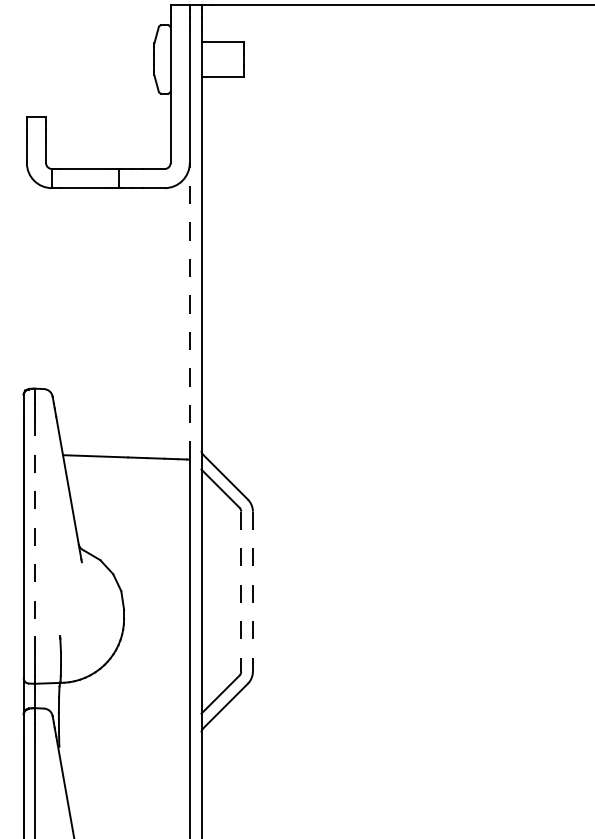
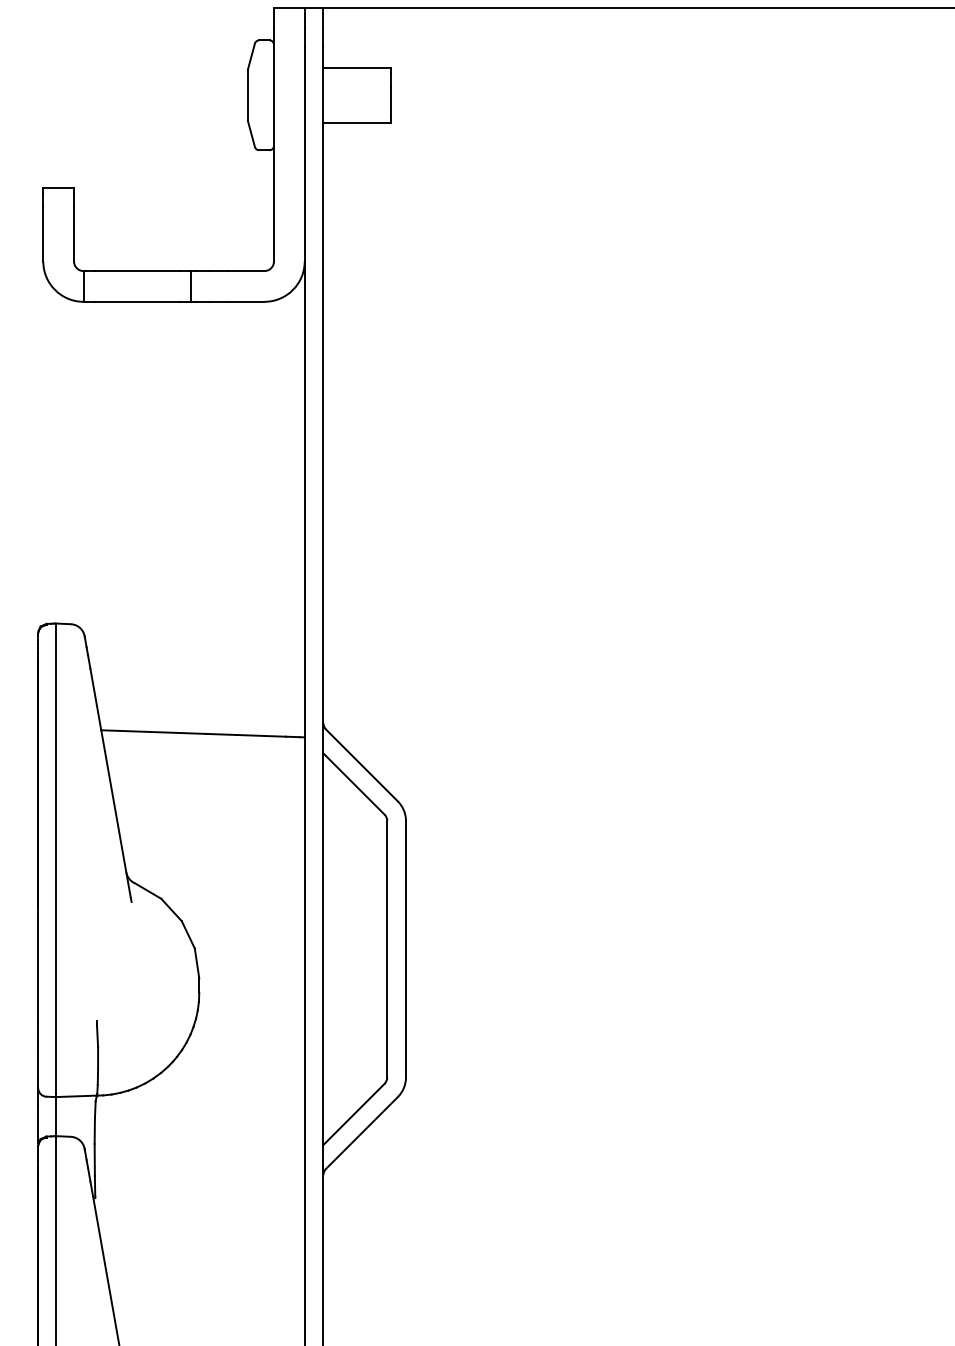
line: (189, 310) -> (304, 498), dashed -> solid
line: (34, 528) -> (55, 847), dashed -> solid
line: (241, 591) -> (387, 948), dashed -> solid
line: (252, 591) -> (405, 948), dashed -> solid

